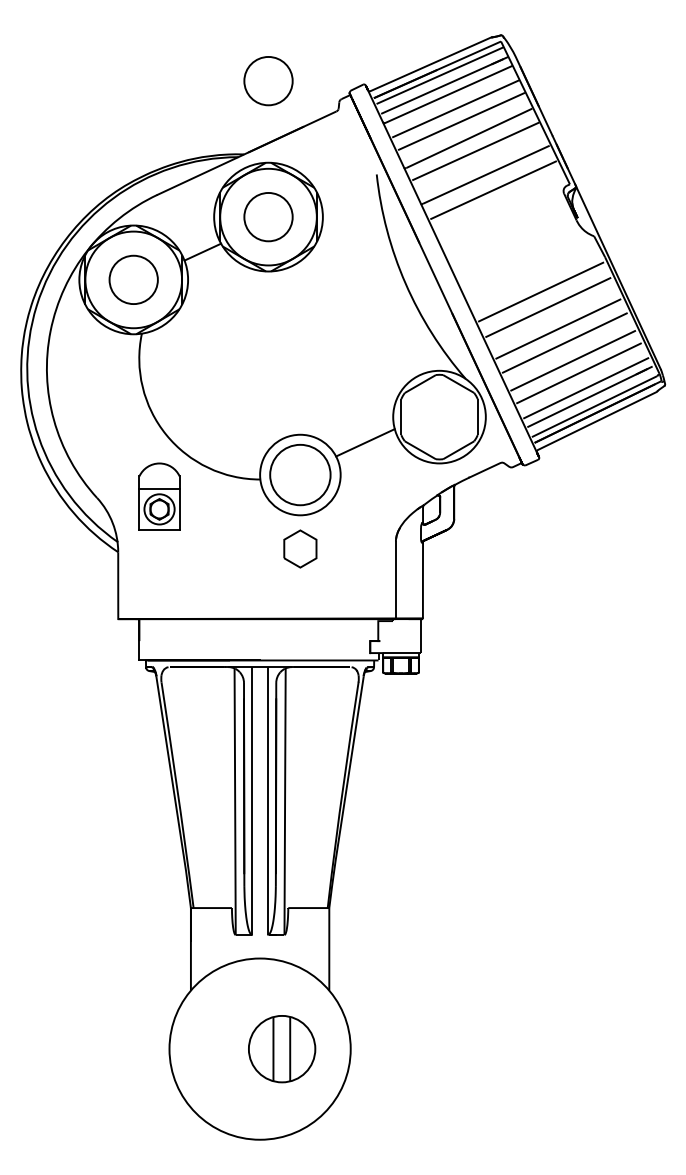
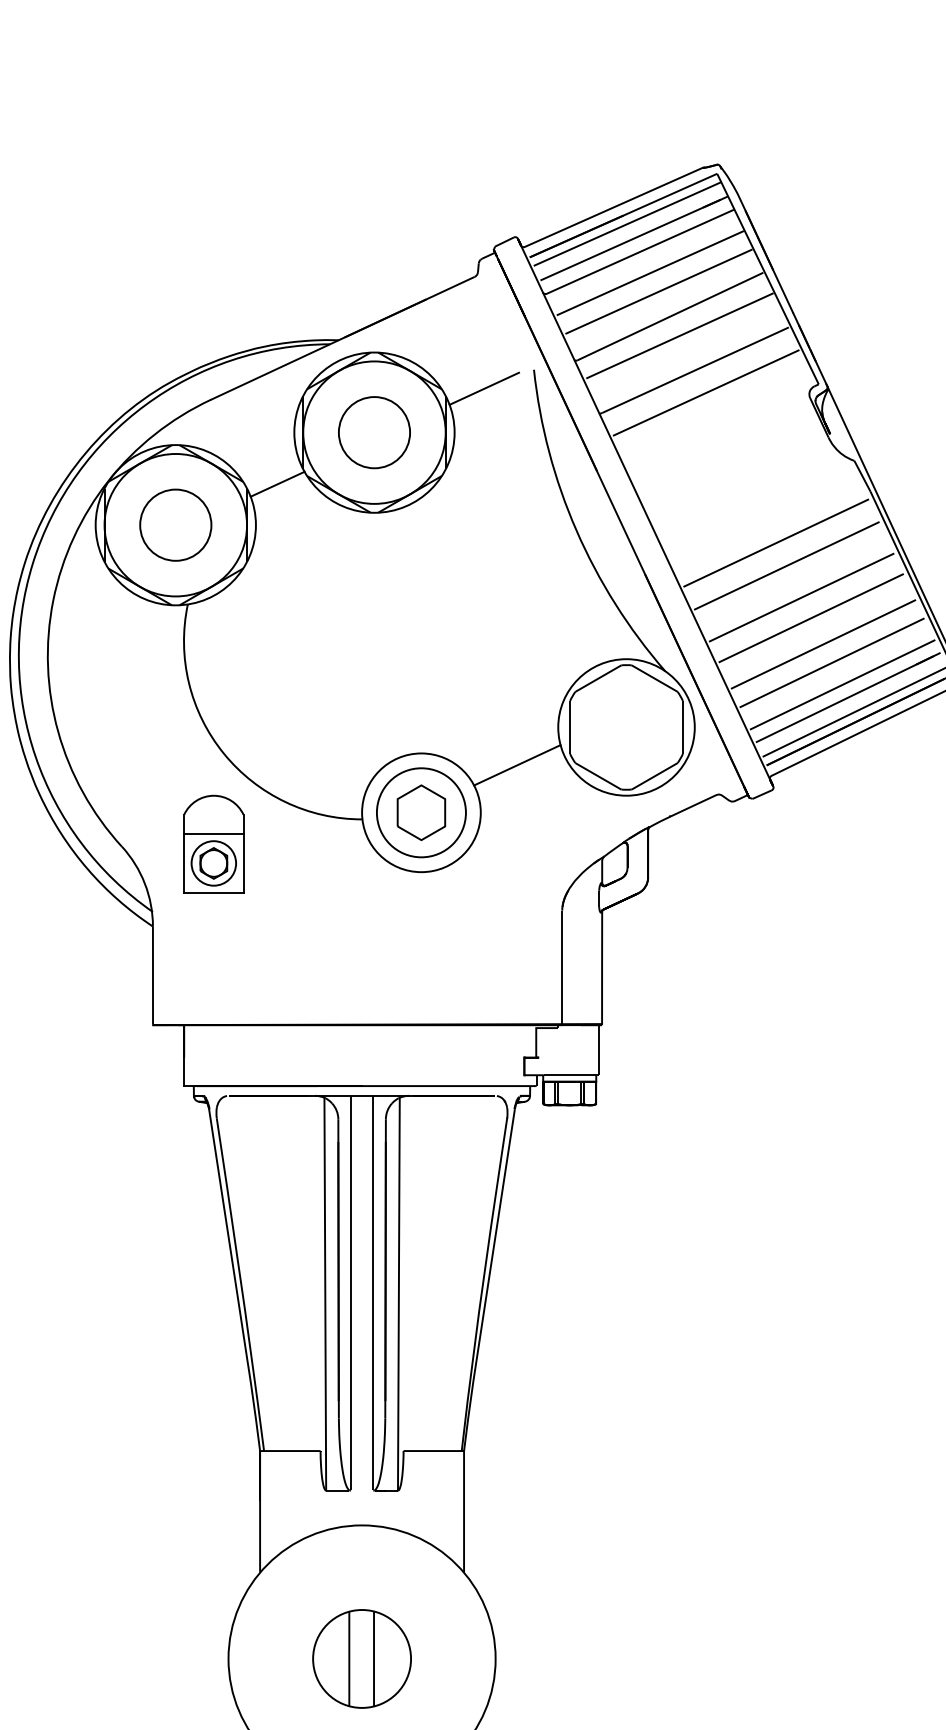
circle: (268, 81) -> (374, 232), removed
line: (342, 187) -> (483, 388), added
part: (300, 548) -> (421, 811), moved
part: (282, 1049) -> (362, 1659), moved

